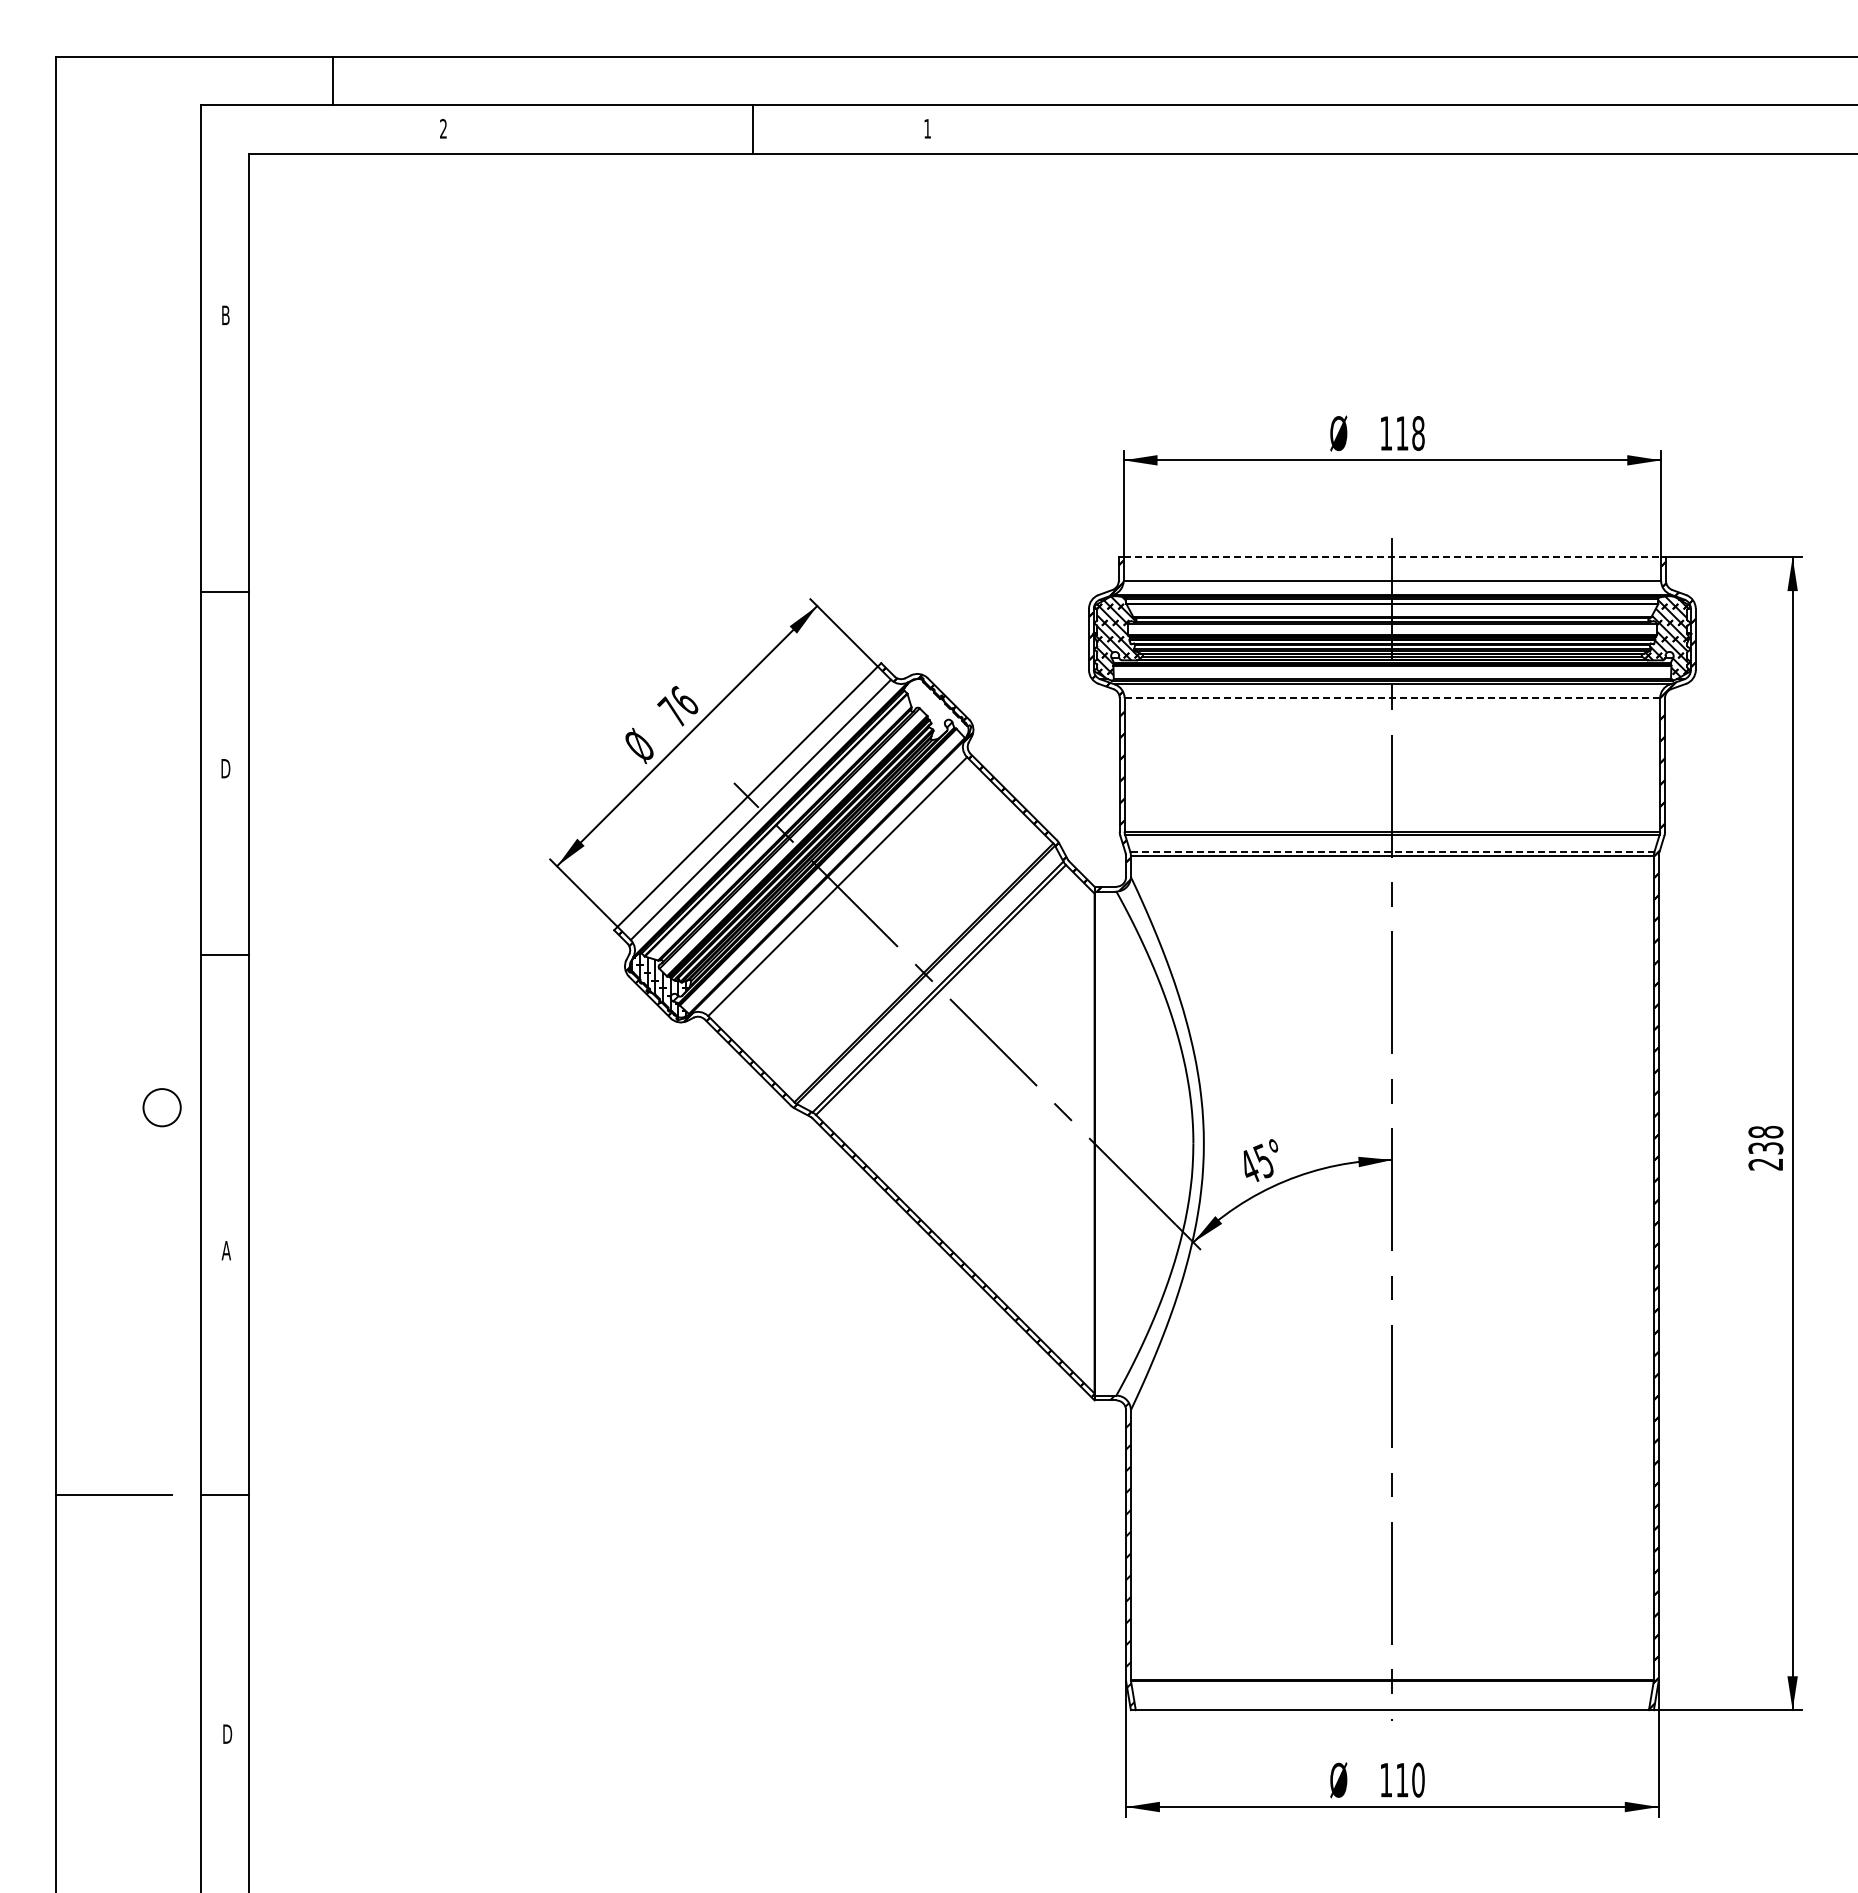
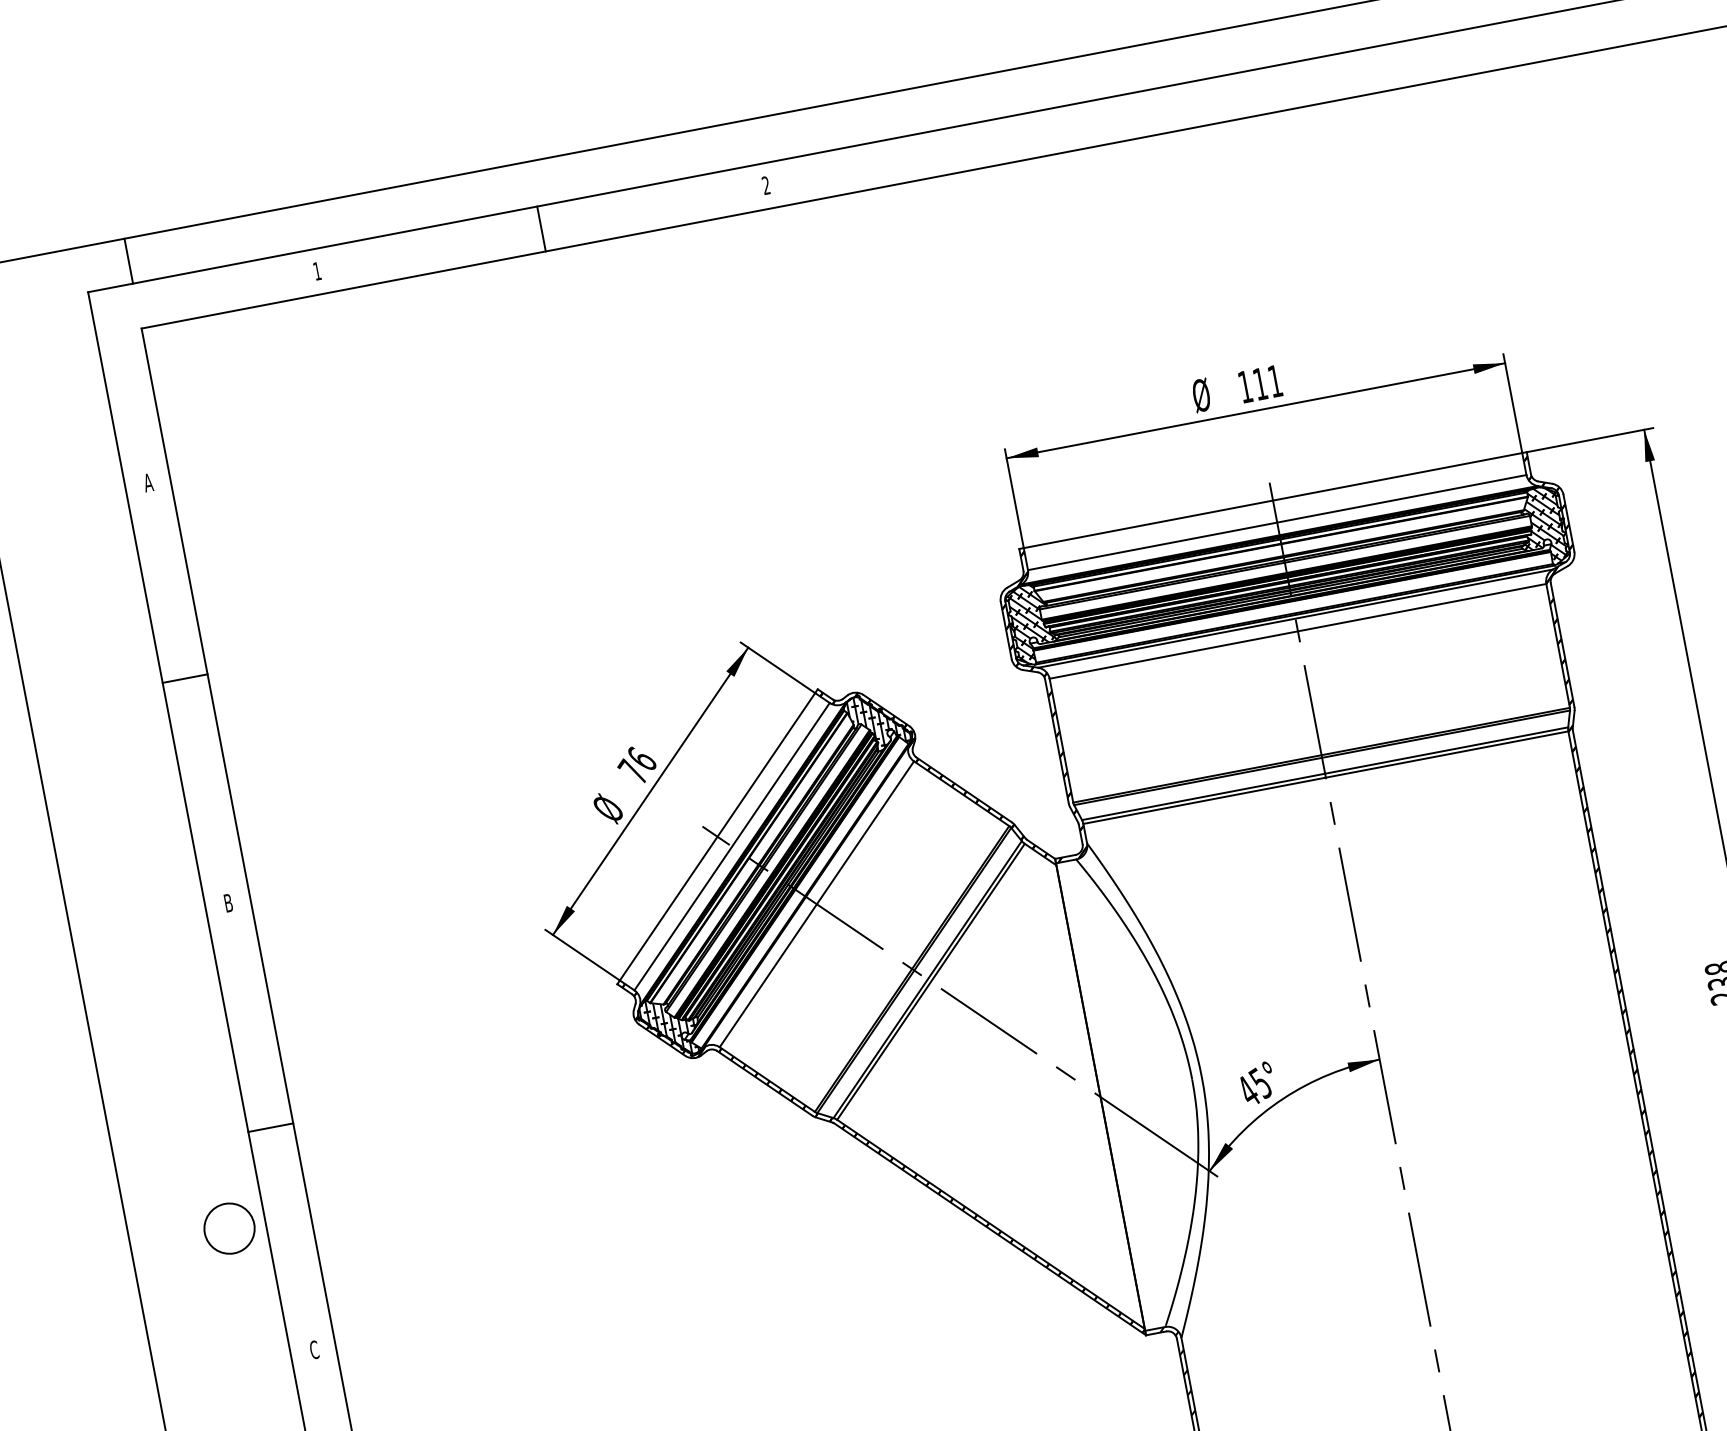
line: (333, 80) -> (128, 260), moved
text: (443, 128) -> (317, 270), 2 -> 1
text: (927, 128) -> (766, 185), 1 -> 2
line: (753, 129) -> (541, 229), moved
text: (225, 314) -> (147, 481), B -> A
text: (1418, 433) -> (1275, 381), 118 -> 111
line: (1392, 557) -> (1273, 500), dashed -> solid
line: (224, 592) -> (184, 678), moved
line: (1392, 698) -> (1298, 631), dashed -> solid
hatch: (939, 709) -> (879, 721), added
text: (225, 768) -> (228, 902), D -> B
line: (1391, 851) -> (1324, 773), dashed -> solid
line: (224, 954) -> (270, 1127), moved
circle: (161, 1107) -> (228, 1228), size x1.43
text: (225, 1250) -> (313, 1349), A -> C

